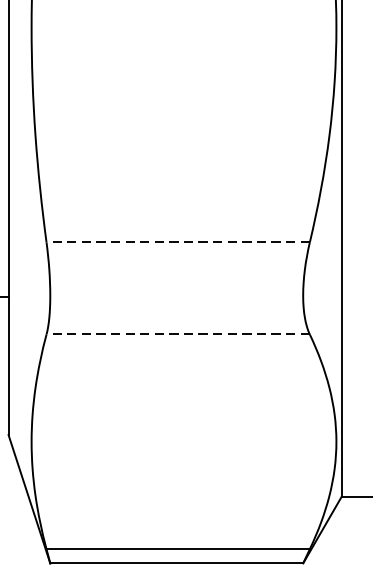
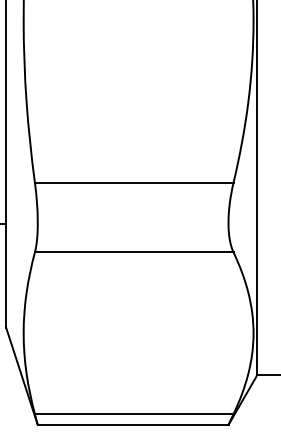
line: (177, 241) -> (133, 182), dashed -> solid
line: (177, 334) -> (133, 252), dashed -> solid

